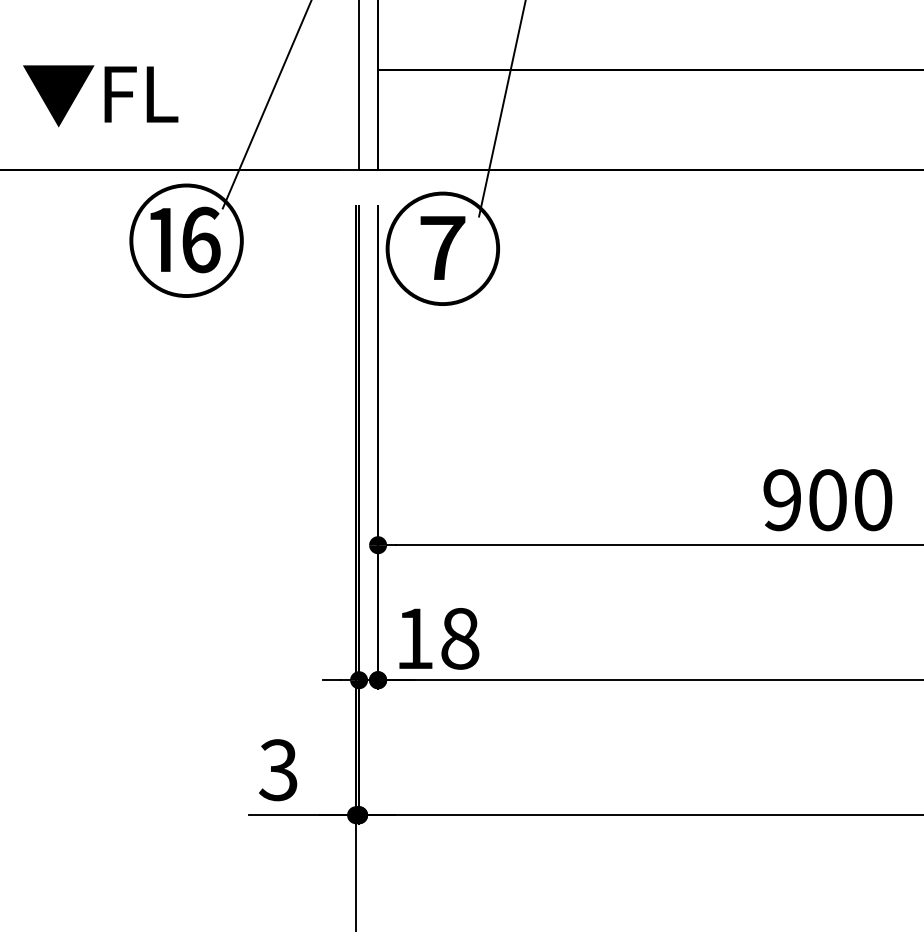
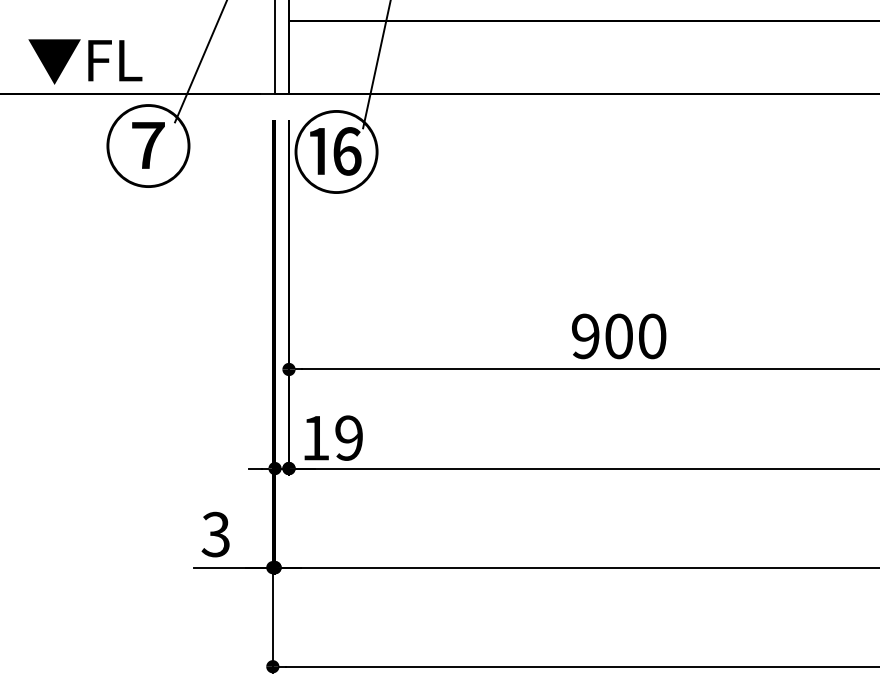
text: (100, 95) -> (85, 61), moved
text: (185, 239) -> (147, 145), ⑯ -> ⑦
text: (441, 248) -> (335, 151), ⑦ -> ⑯
text: (460, 637) -> (349, 437), 18 -> 19

